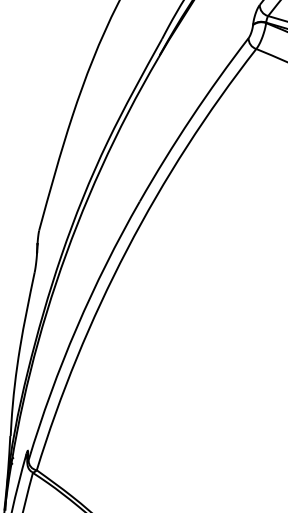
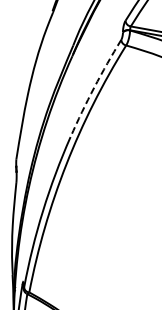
arc: (191, 117) -> (94, 87), solid -> dashed

